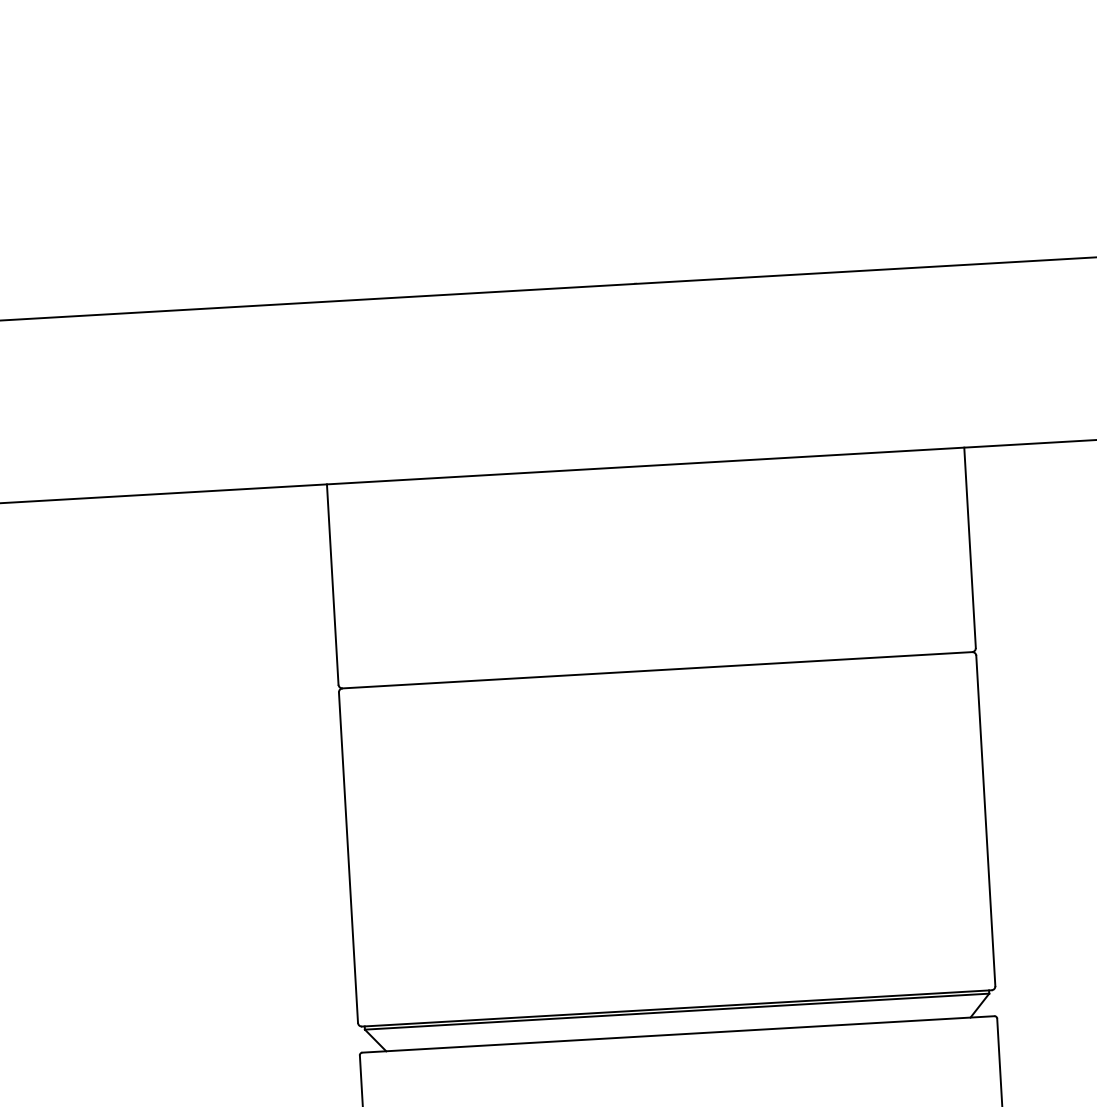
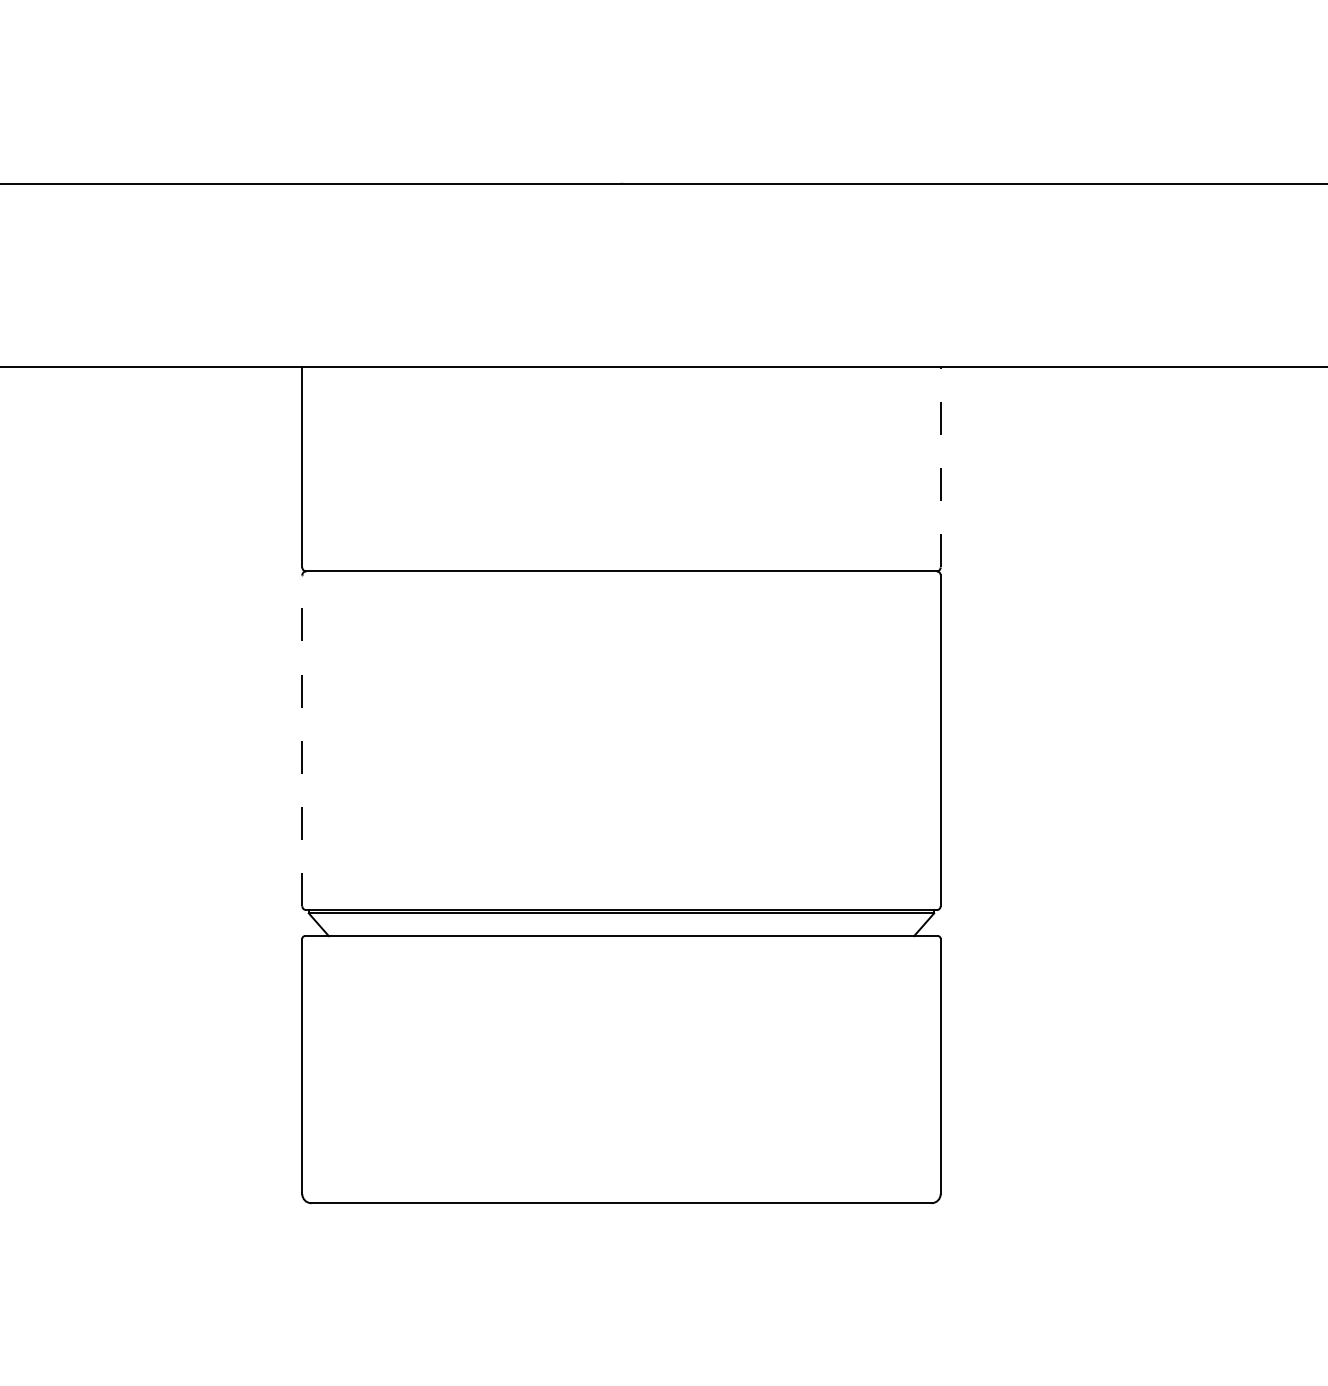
line: (969, 547) -> (940, 466), solid -> dashed
line: (348, 857) -> (302, 740), solid -> dashed

